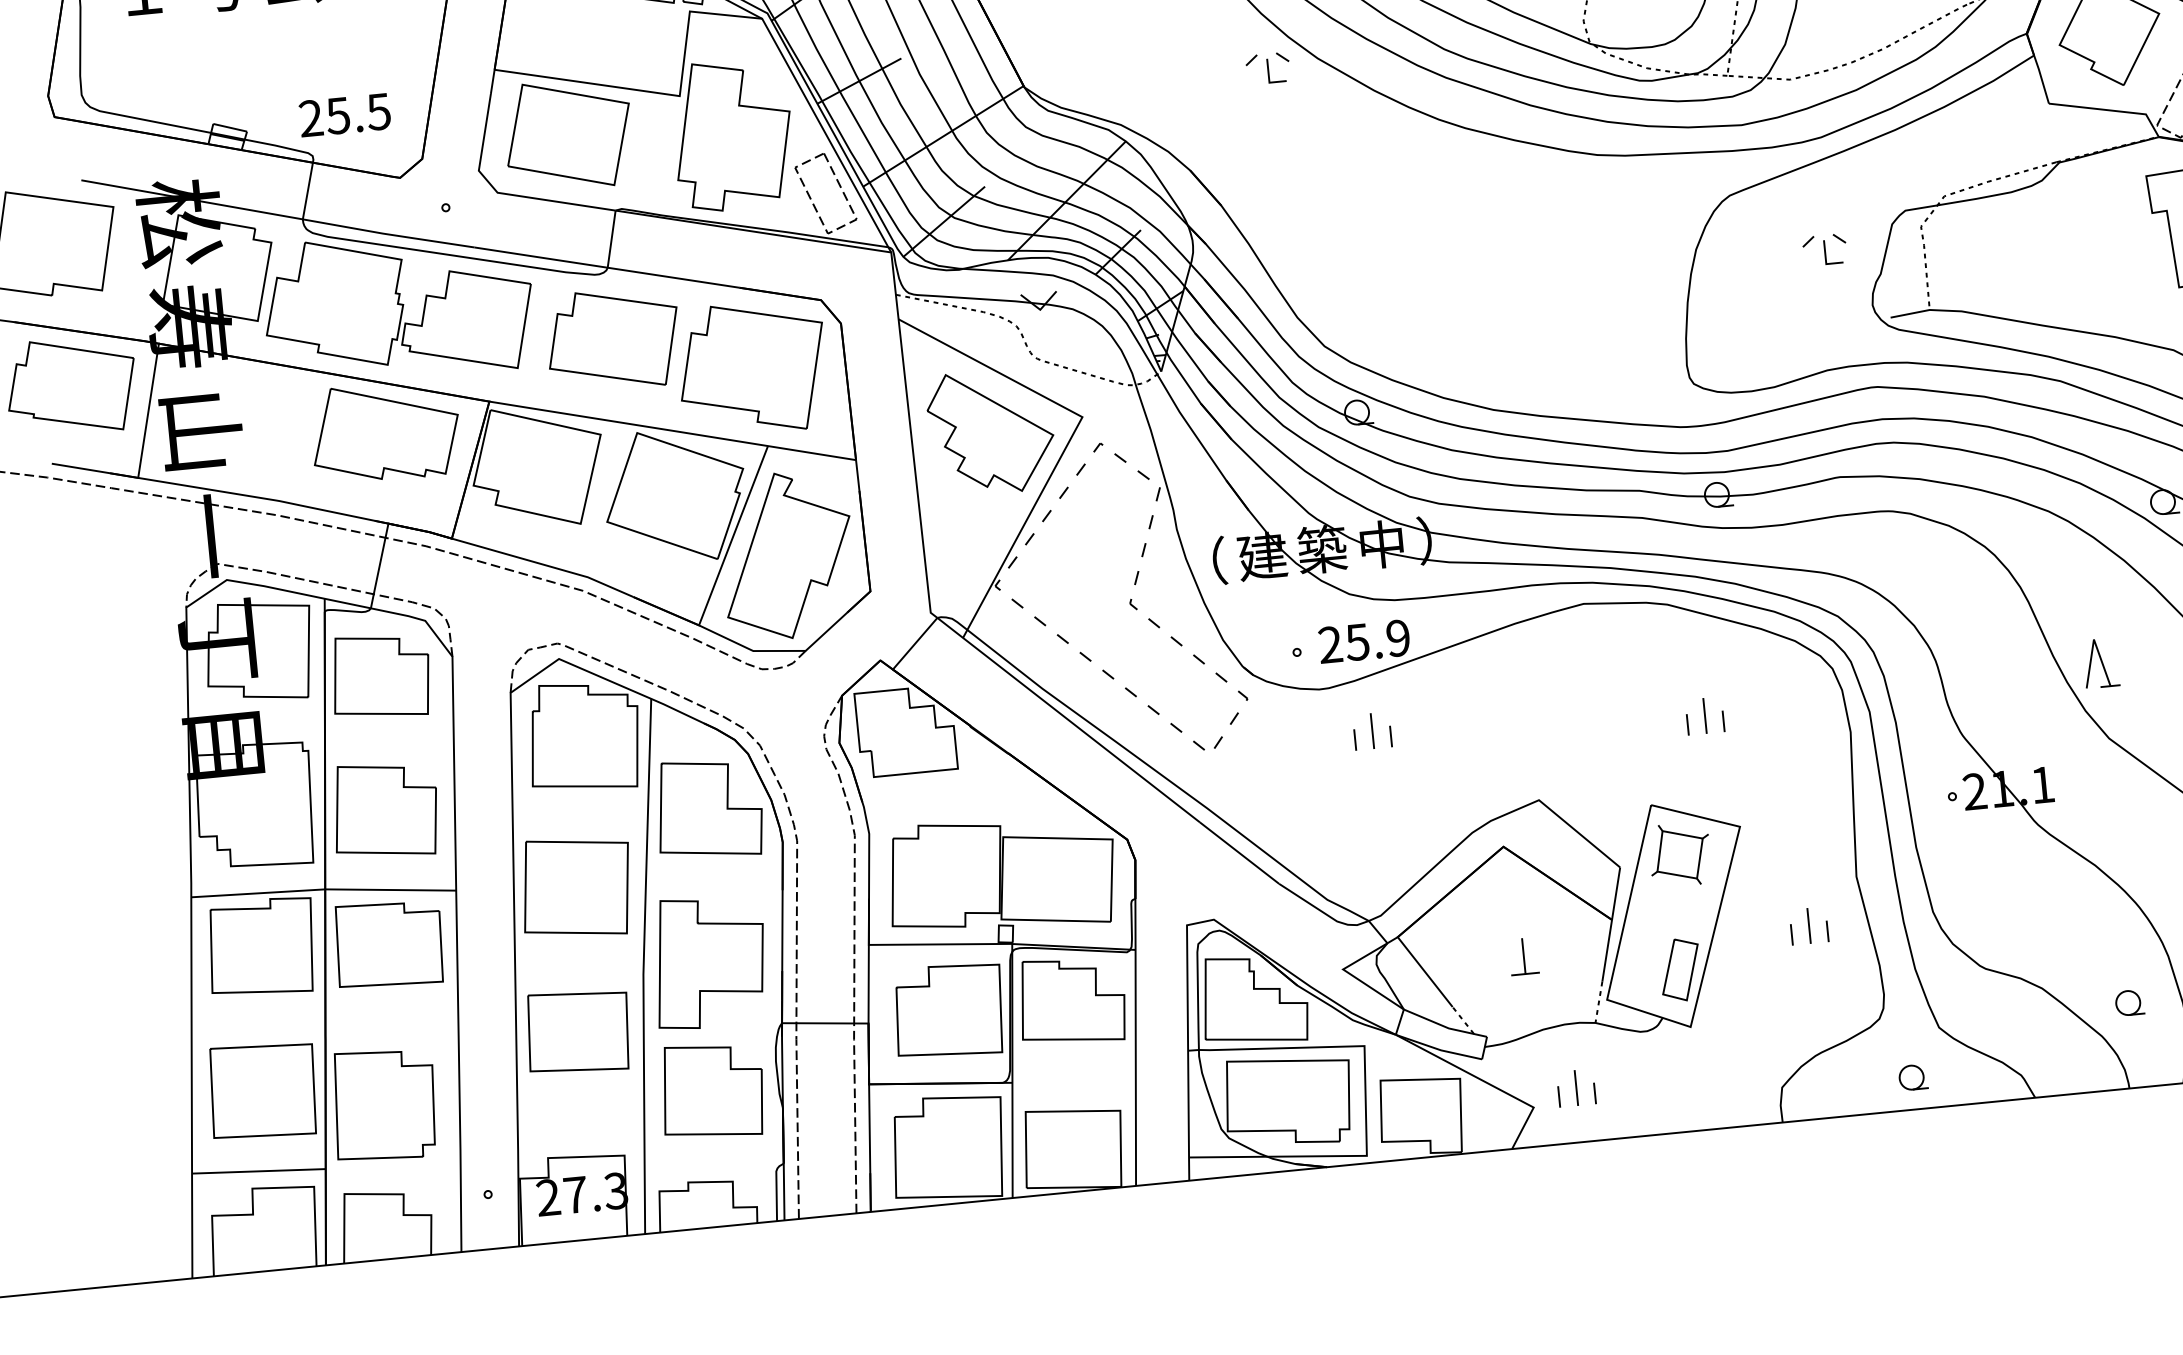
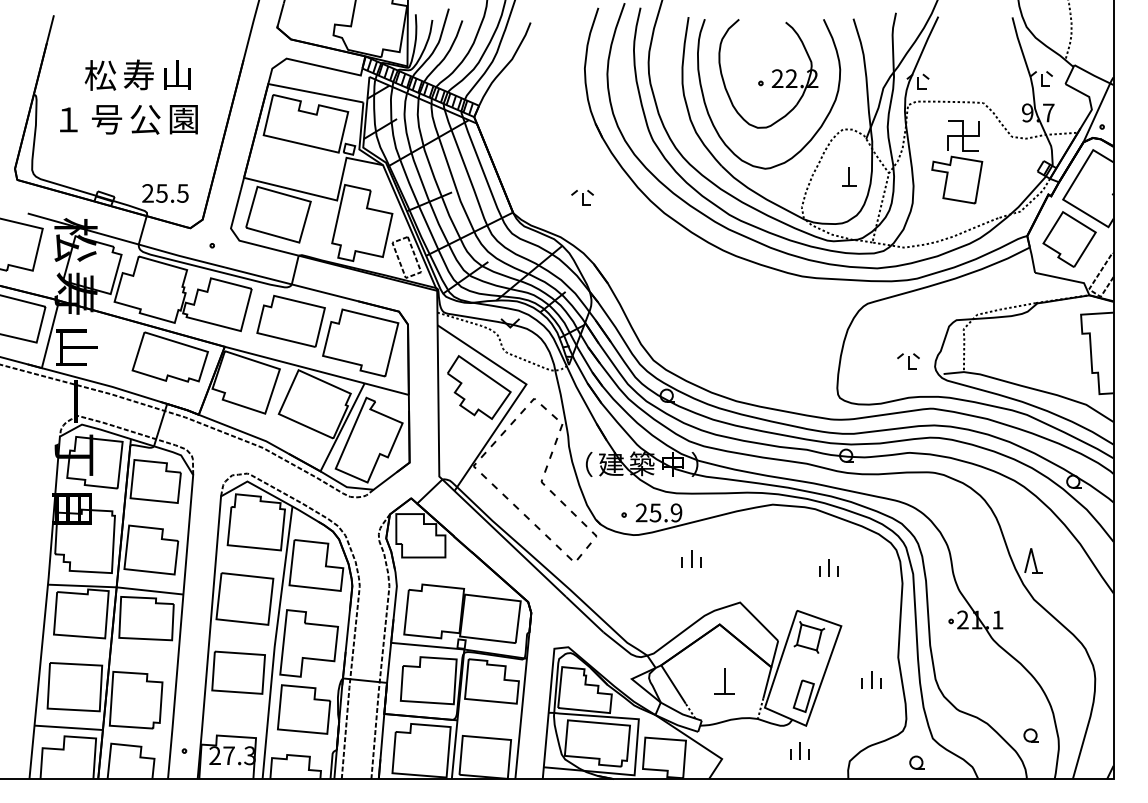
part: (1267, 67) -> (582, 197), moved
part: (1824, 250) -> (908, 361), moved
part: (1372, 730) -> (691, 558), moved
part: (1523, 956) -> (724, 681), size x1.4
part: (1575, 1086) -> (799, 750), moved

